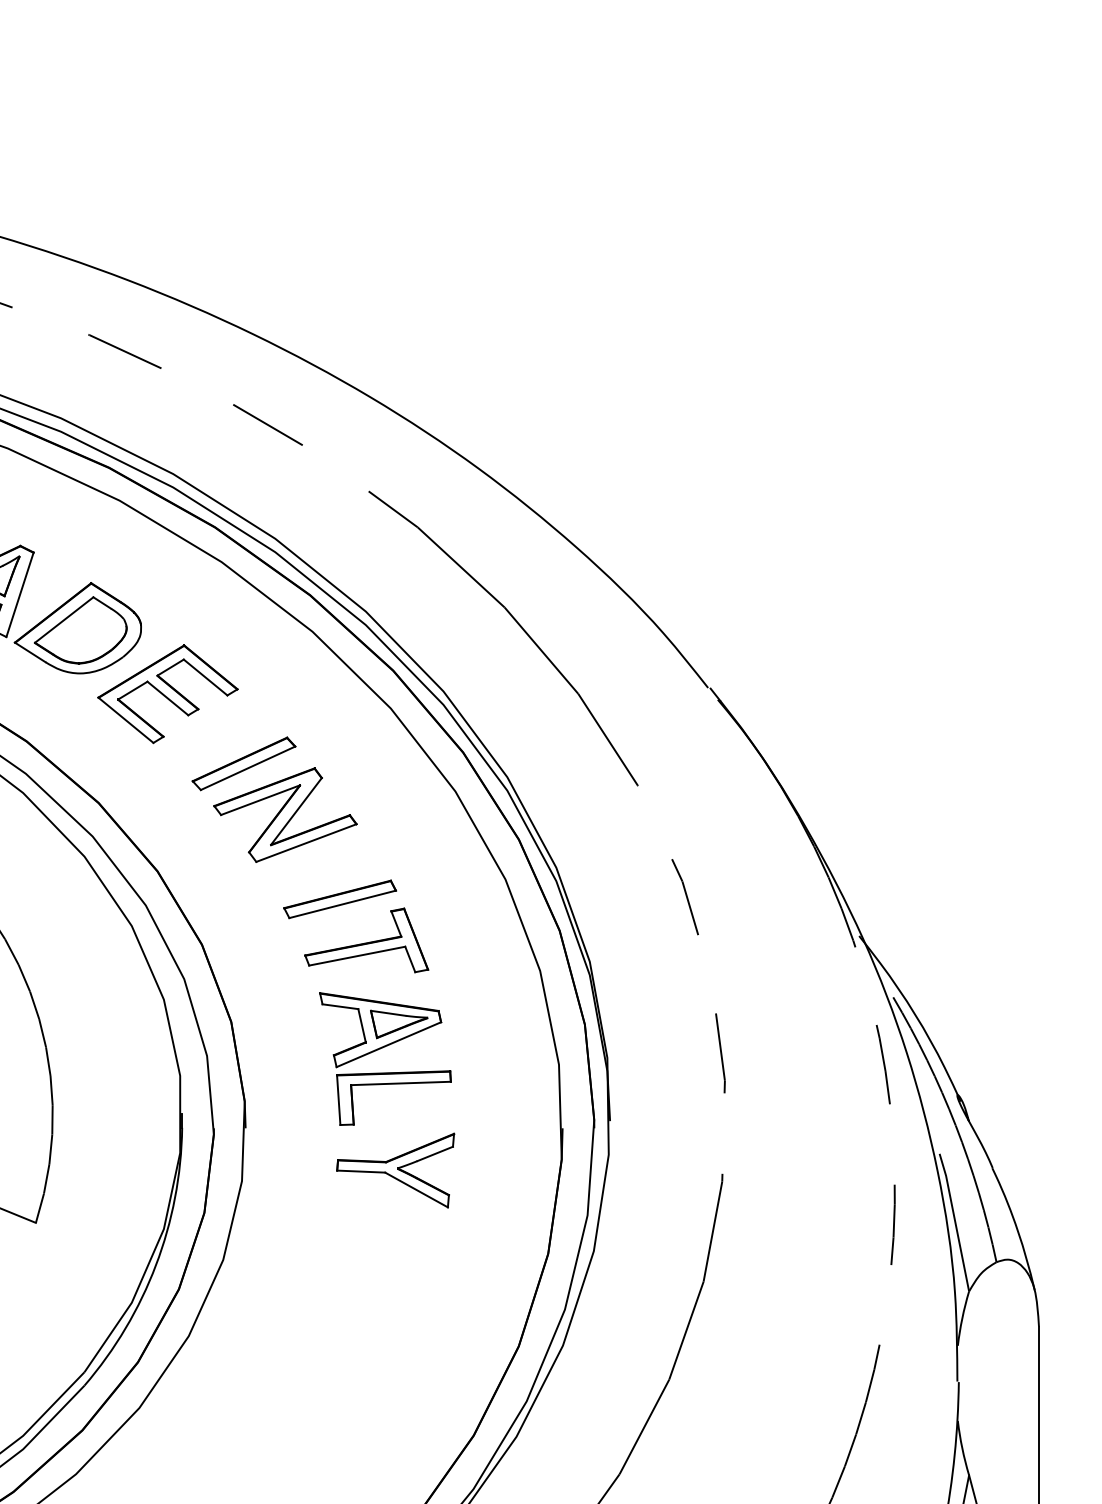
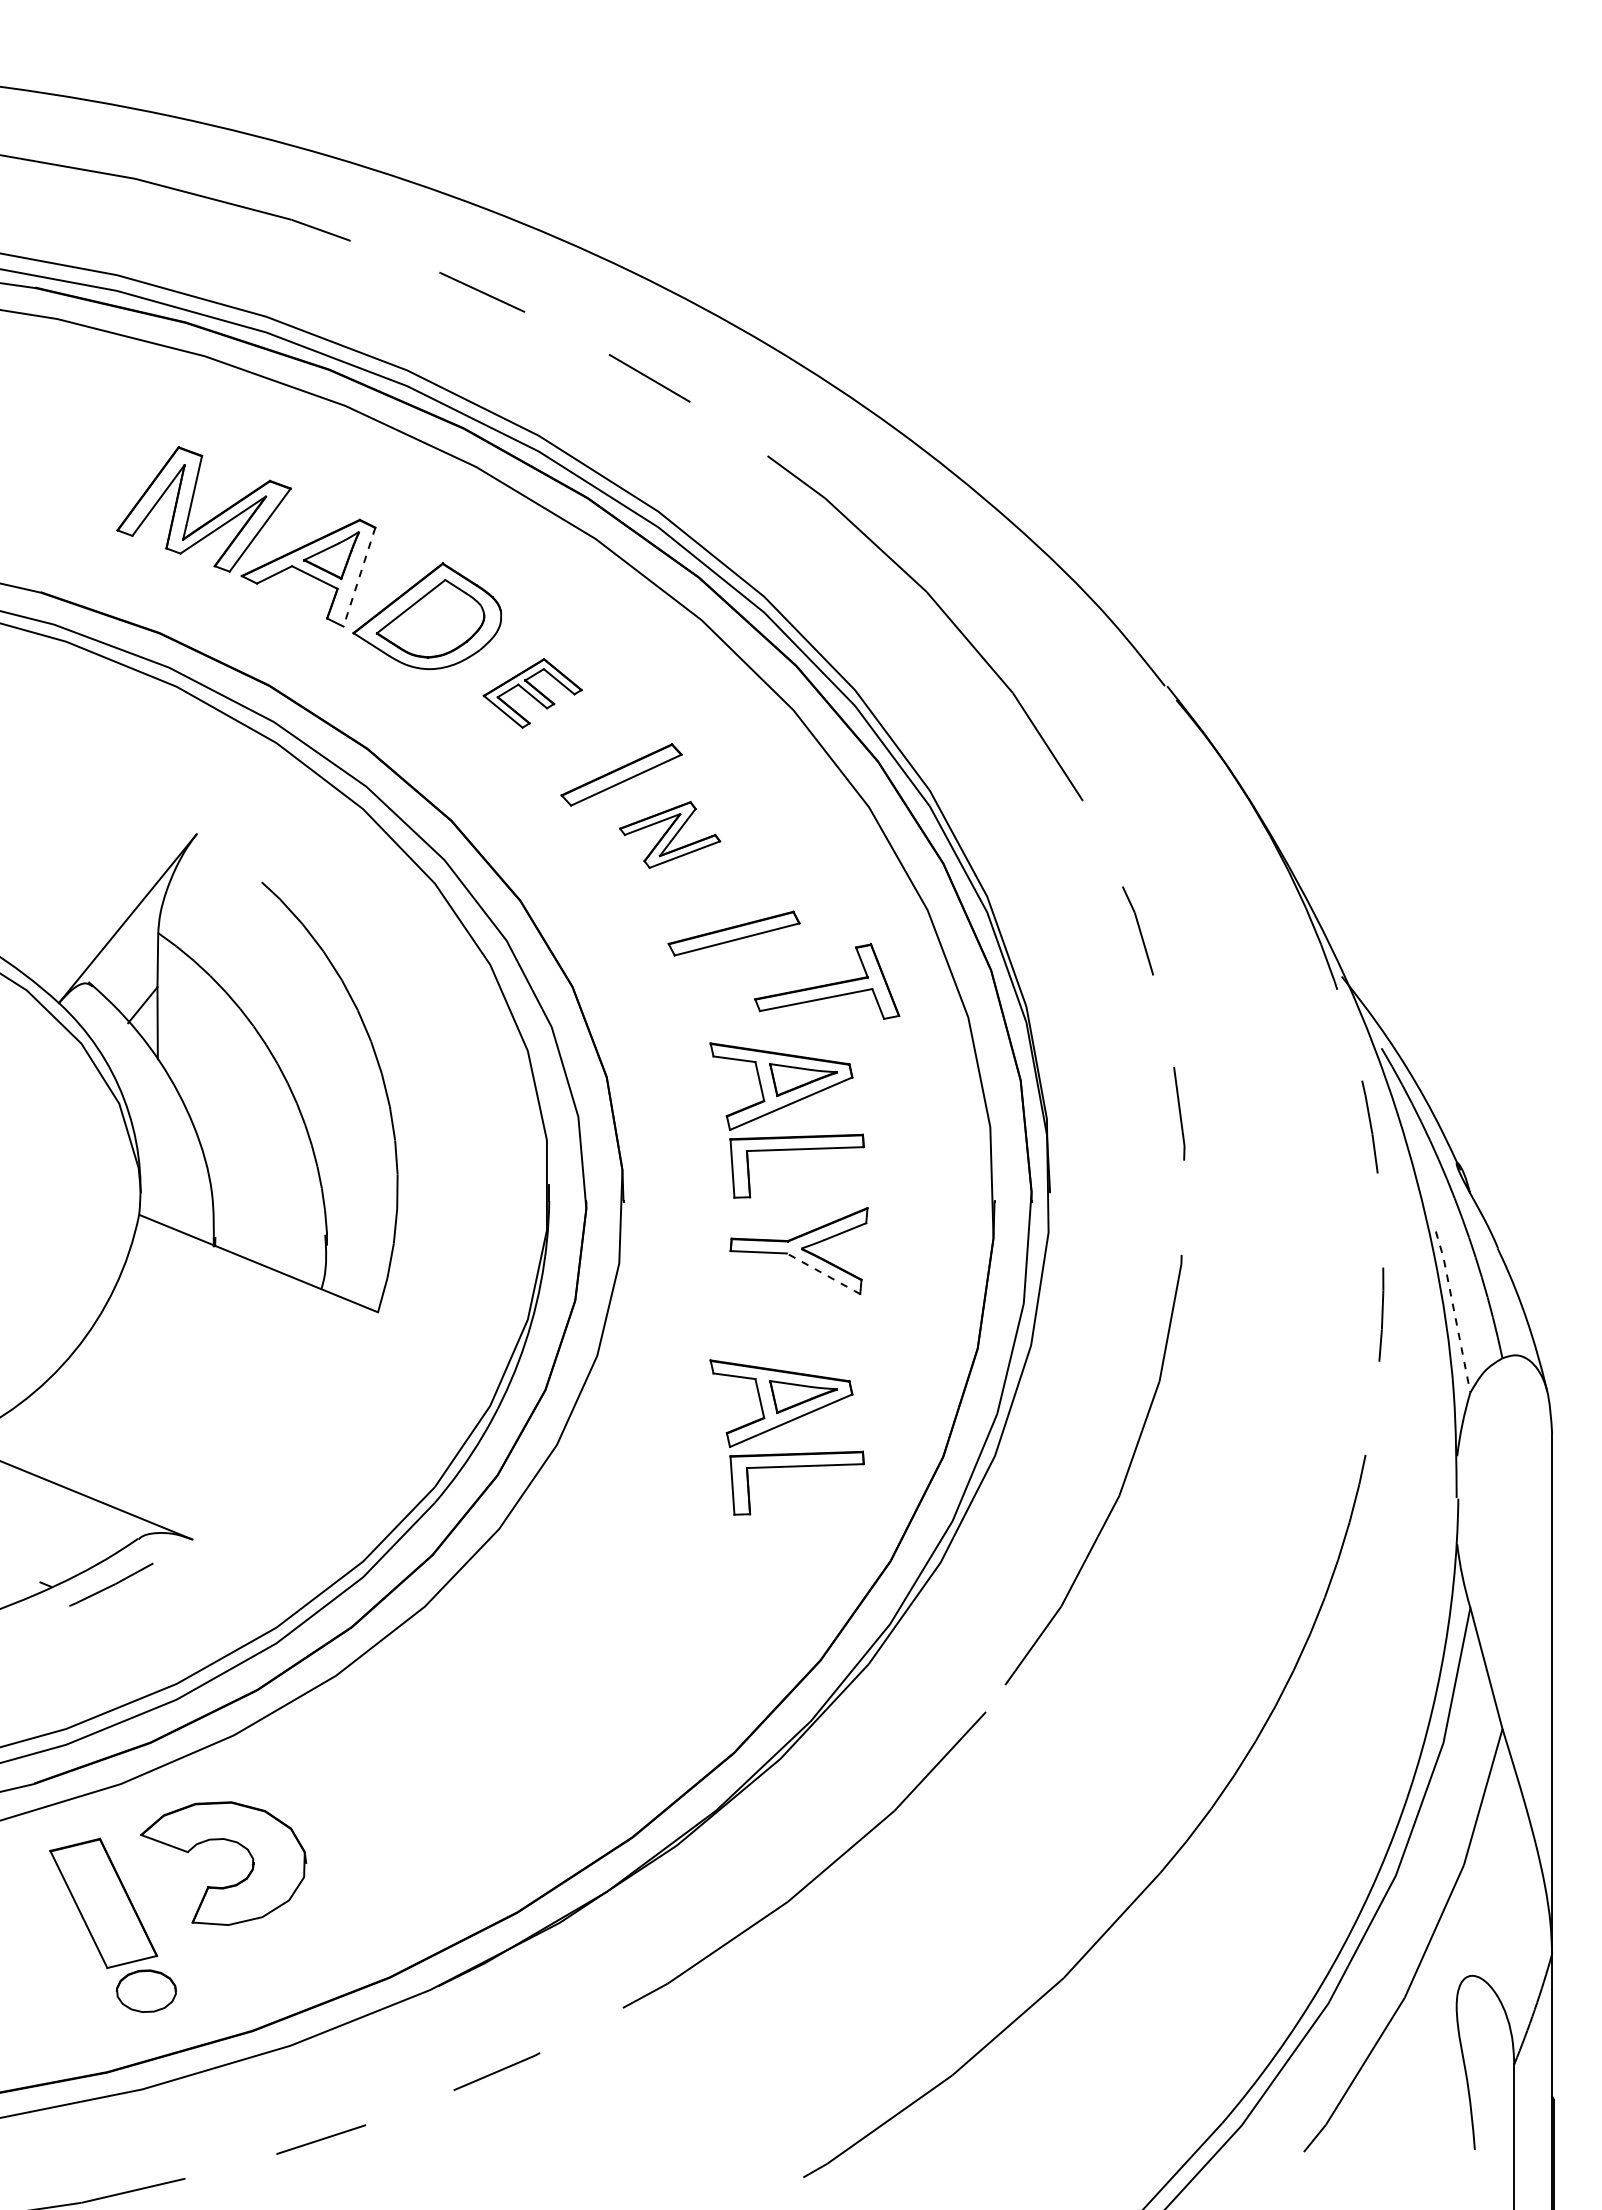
line: (20, 595) -> (359, 577), solid -> dashed
part: (167, 694) -> (532, 693), size x0.6
part: (284, 814) -> (669, 834), size x0.6
part: (366, 940) -> (827, 981), moved
line: (416, 1189) -> (823, 1273), solid -> dashed
line: (955, 1222) -> (1454, 1311), solid -> dashed
part: (379, 1320) -> (780, 1426), added

